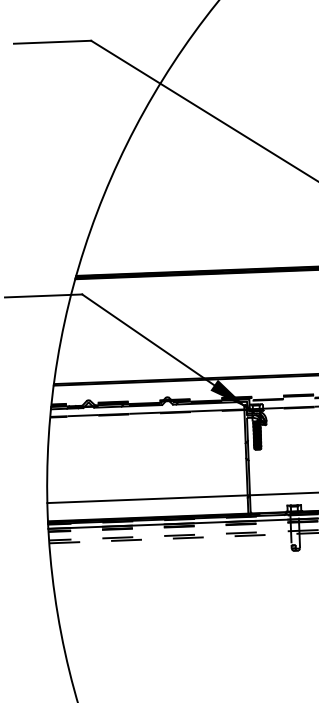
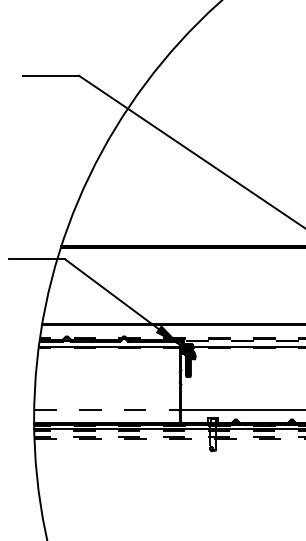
line: (146, 498) -> (106, 409), solid -> dashed

